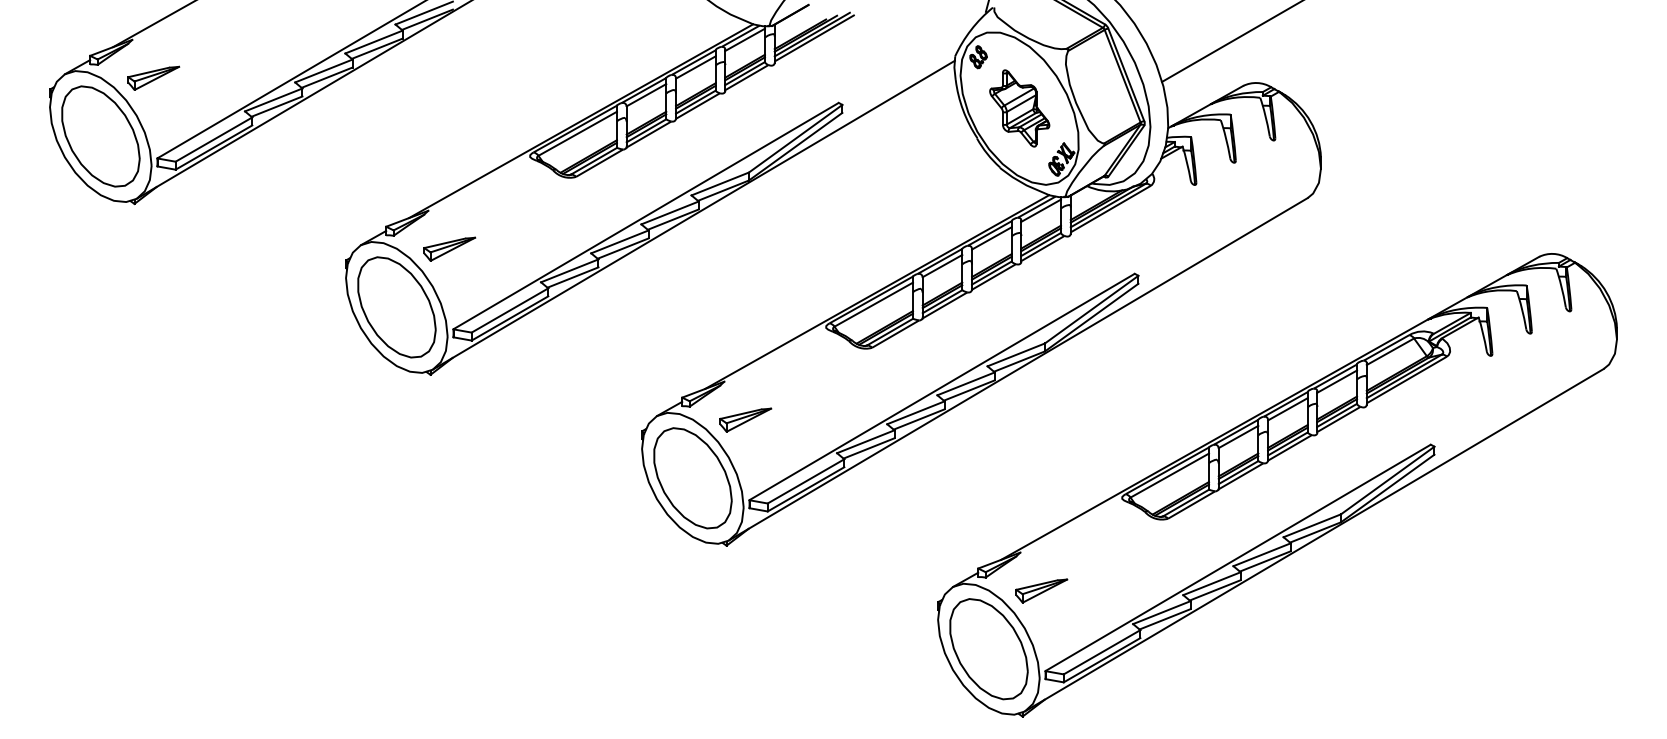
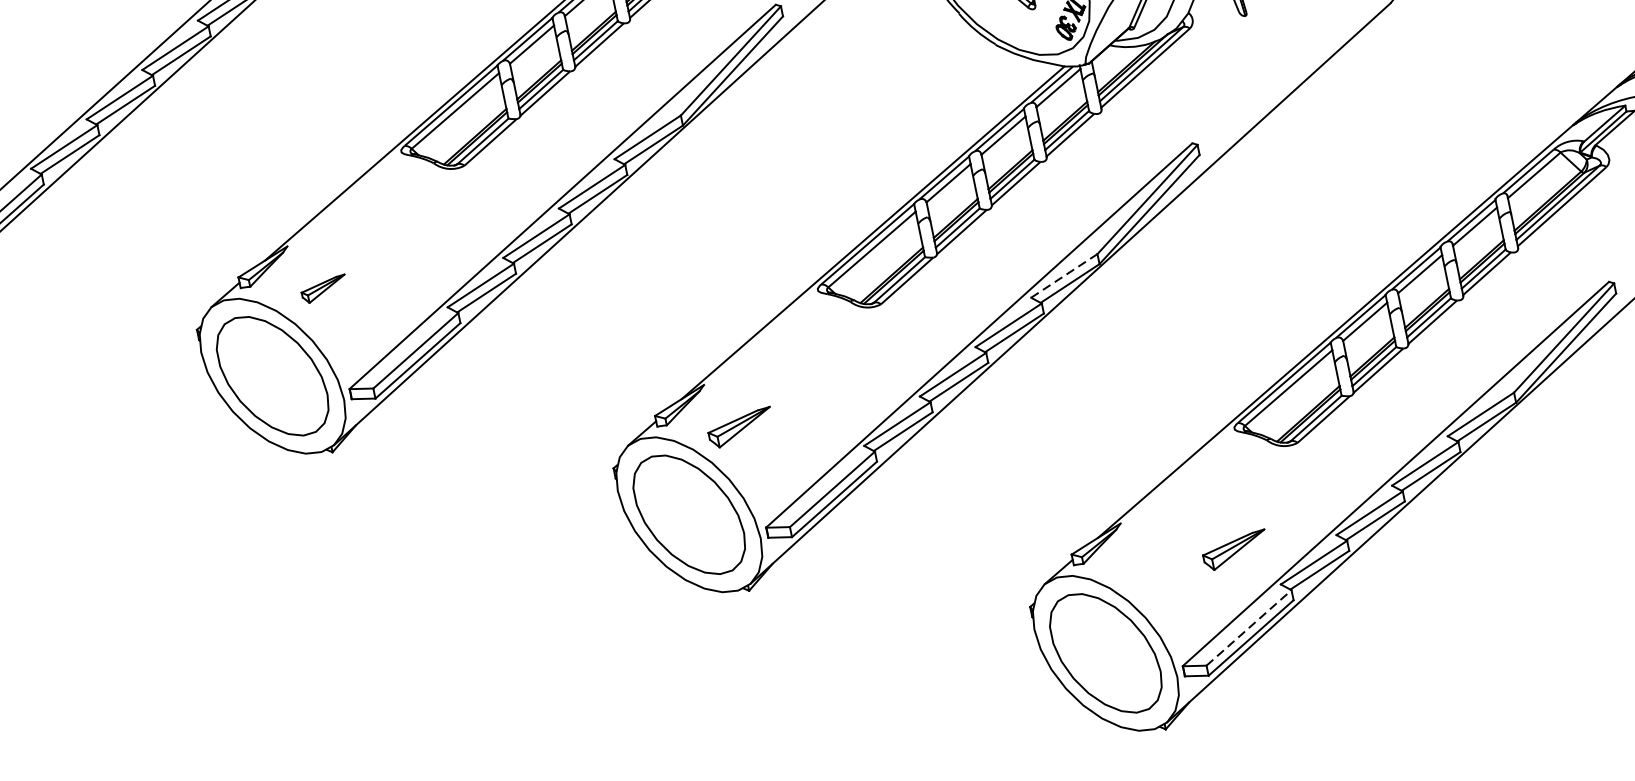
part: (449, 248) -> (323, 288), size x0.7
line: (1016, 354) -> (1064, 275), solid -> dashed
part: (1041, 590) -> (1234, 549), moved
line: (1102, 652) -> (1249, 628), solid -> dashed

